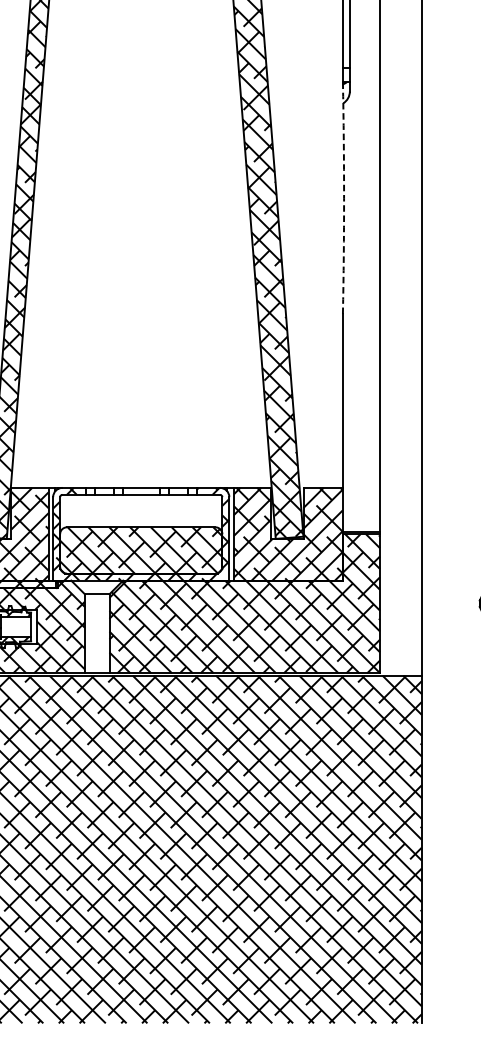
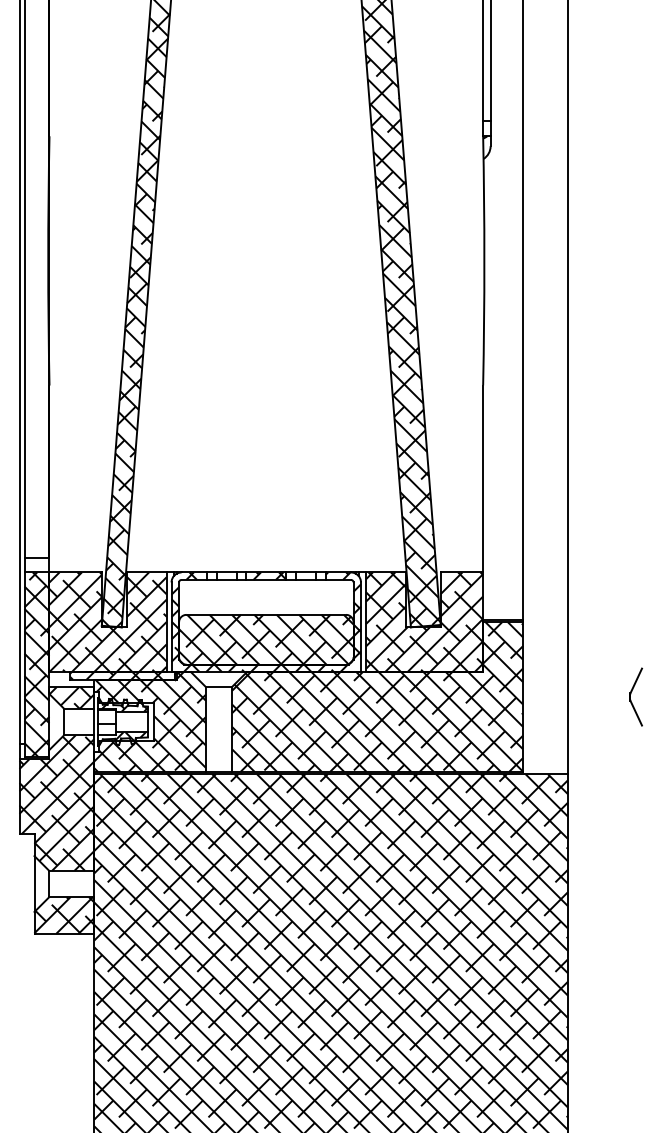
arc: (344, 197) -> (484, 260), dashed -> solid
hatch: (144, 490) -> (269, 575), added

